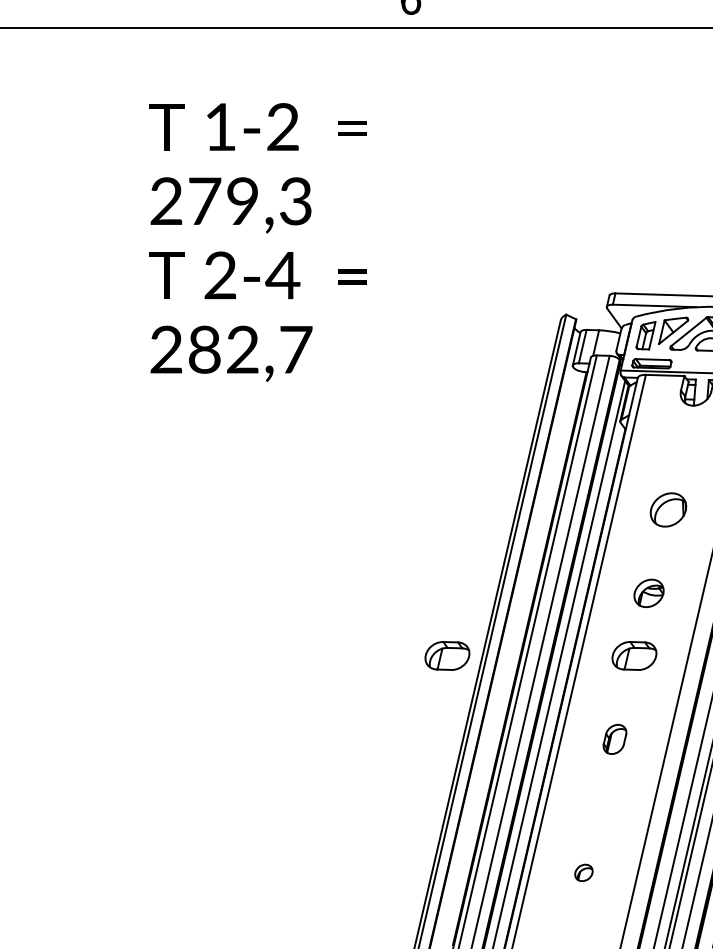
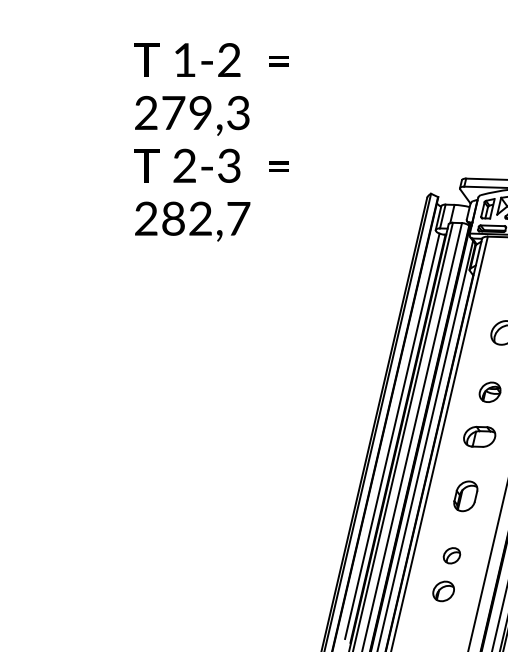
text: (282, 275) -> (228, 165), 2-4 -> 2-3
line: (511, 654) -> (392, 435), added
part: (447, 655) -> (346, 436), removed
part: (614, 739) -> (465, 496), size x1.43
part: (595, 822) -> (451, 555), added
part: (583, 872) -> (443, 591), size x1.67

